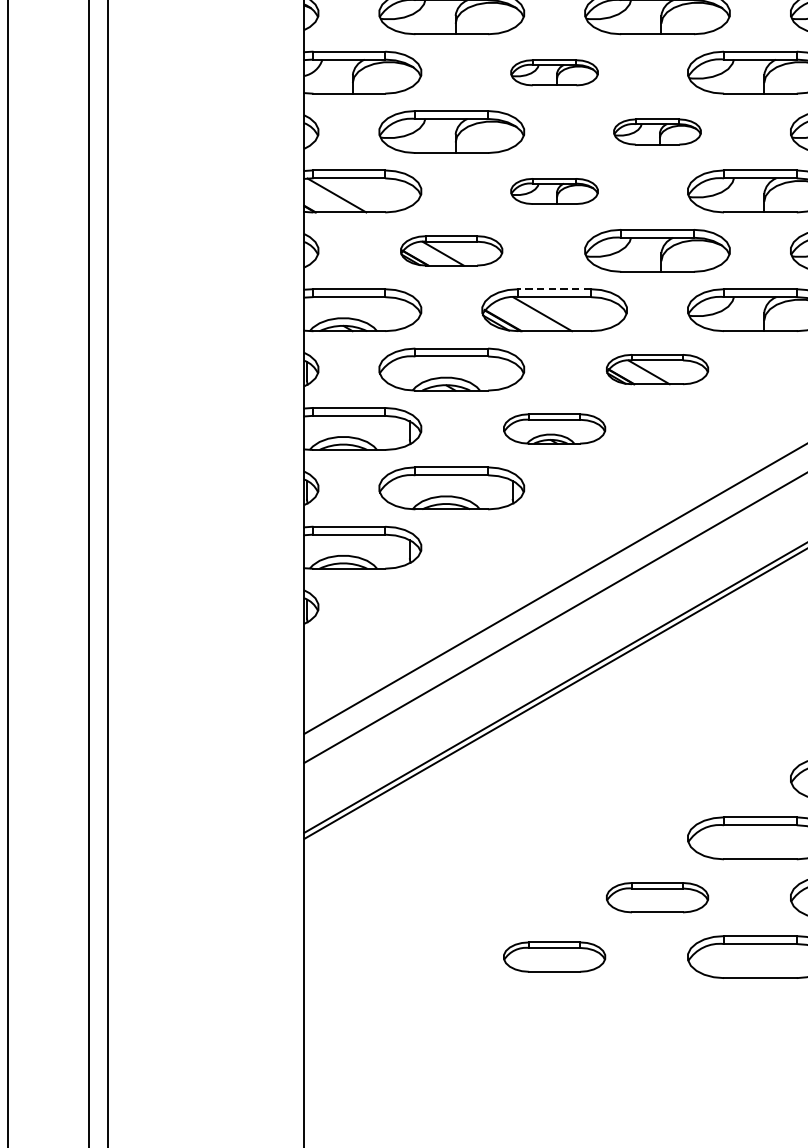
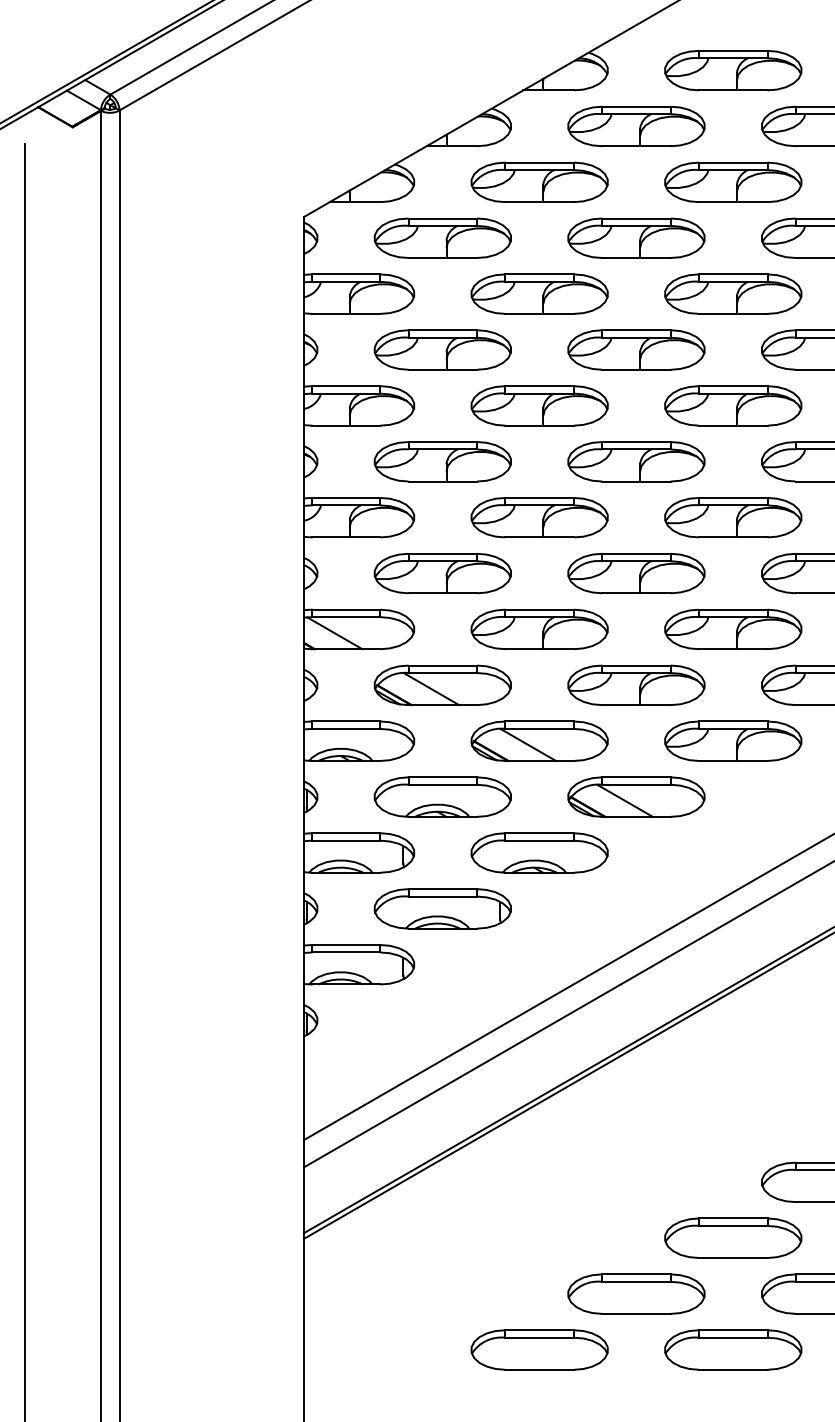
part: (554, 72) -> (539, 517), size x1.67
part: (657, 131) -> (636, 573), size x1.67
part: (554, 191) -> (539, 629), size x1.67
part: (451, 251) -> (442, 685), size x1.43
line: (554, 289) -> (539, 721), dashed -> solid
part: (657, 368) -> (636, 796), size x1.43
part: (554, 428) -> (539, 852), size x1.43
part: (657, 897) -> (636, 1293), size x1.43
part: (554, 956) -> (539, 1349), size x1.43

